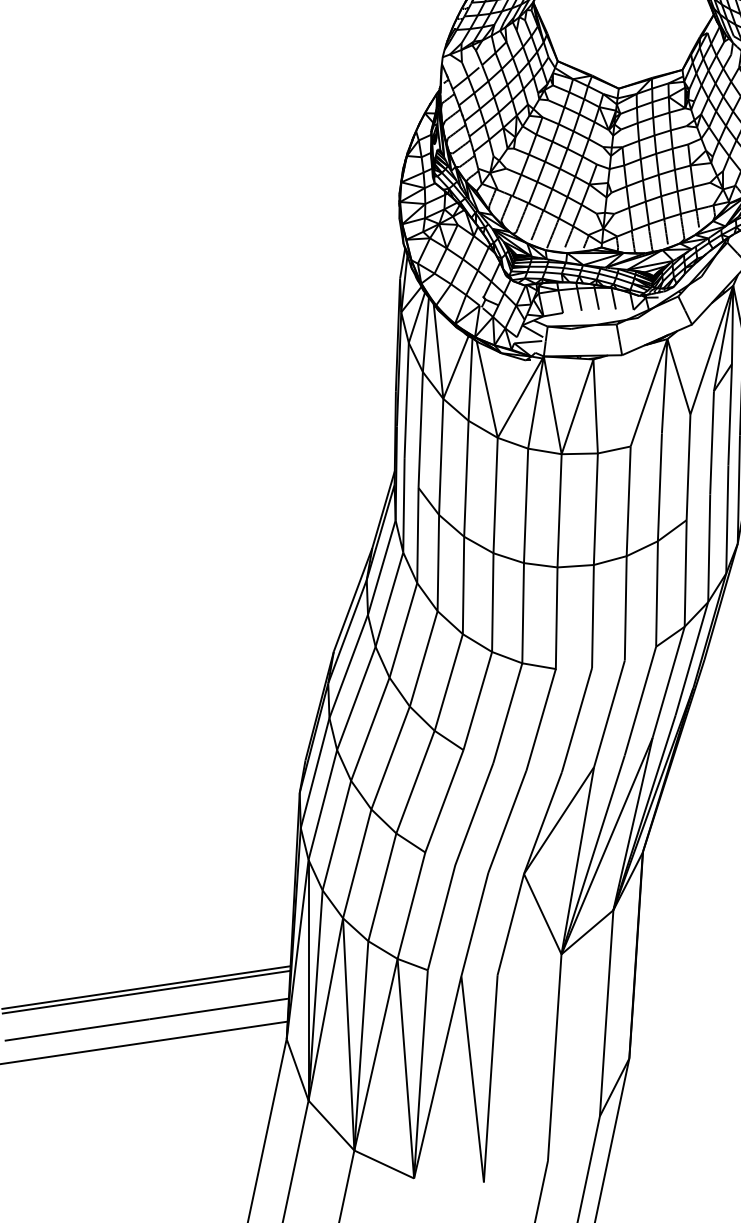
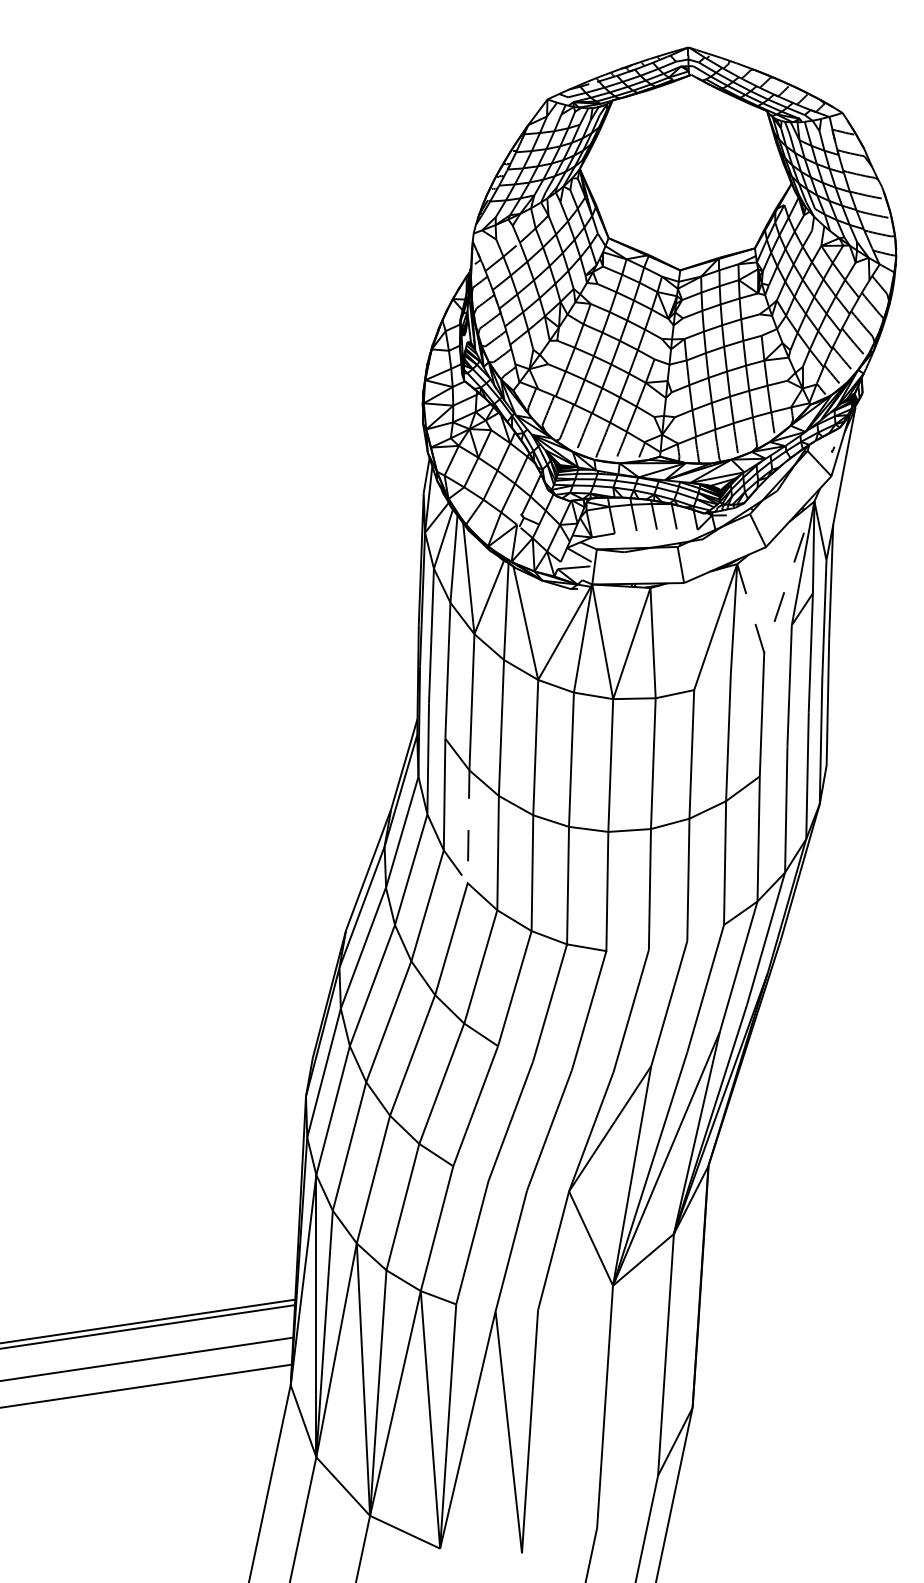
line: (699, 388) -> (774, 621), solid -> dashed
line: (438, 580) -> (468, 847), solid -> dashed

